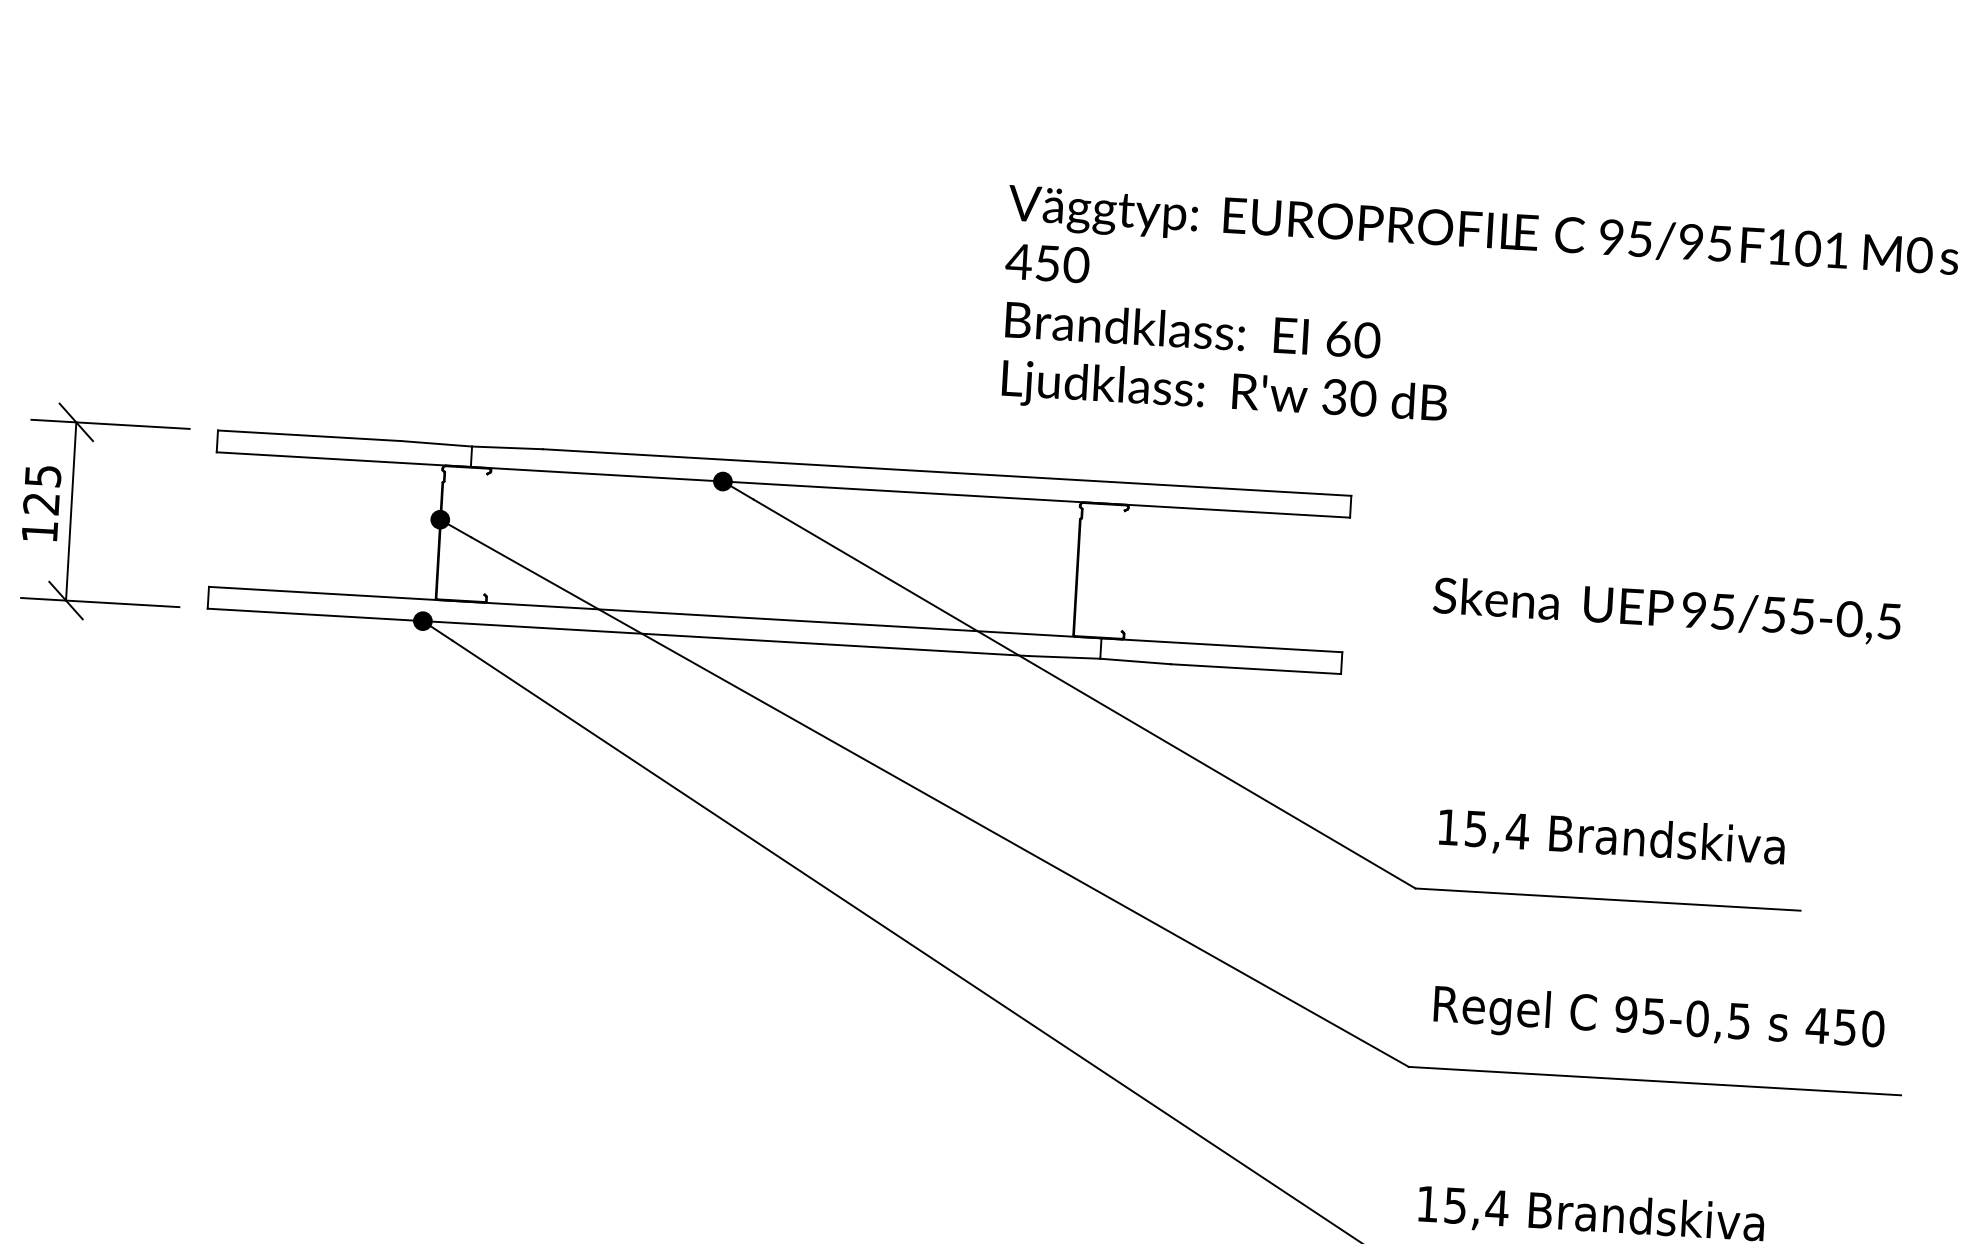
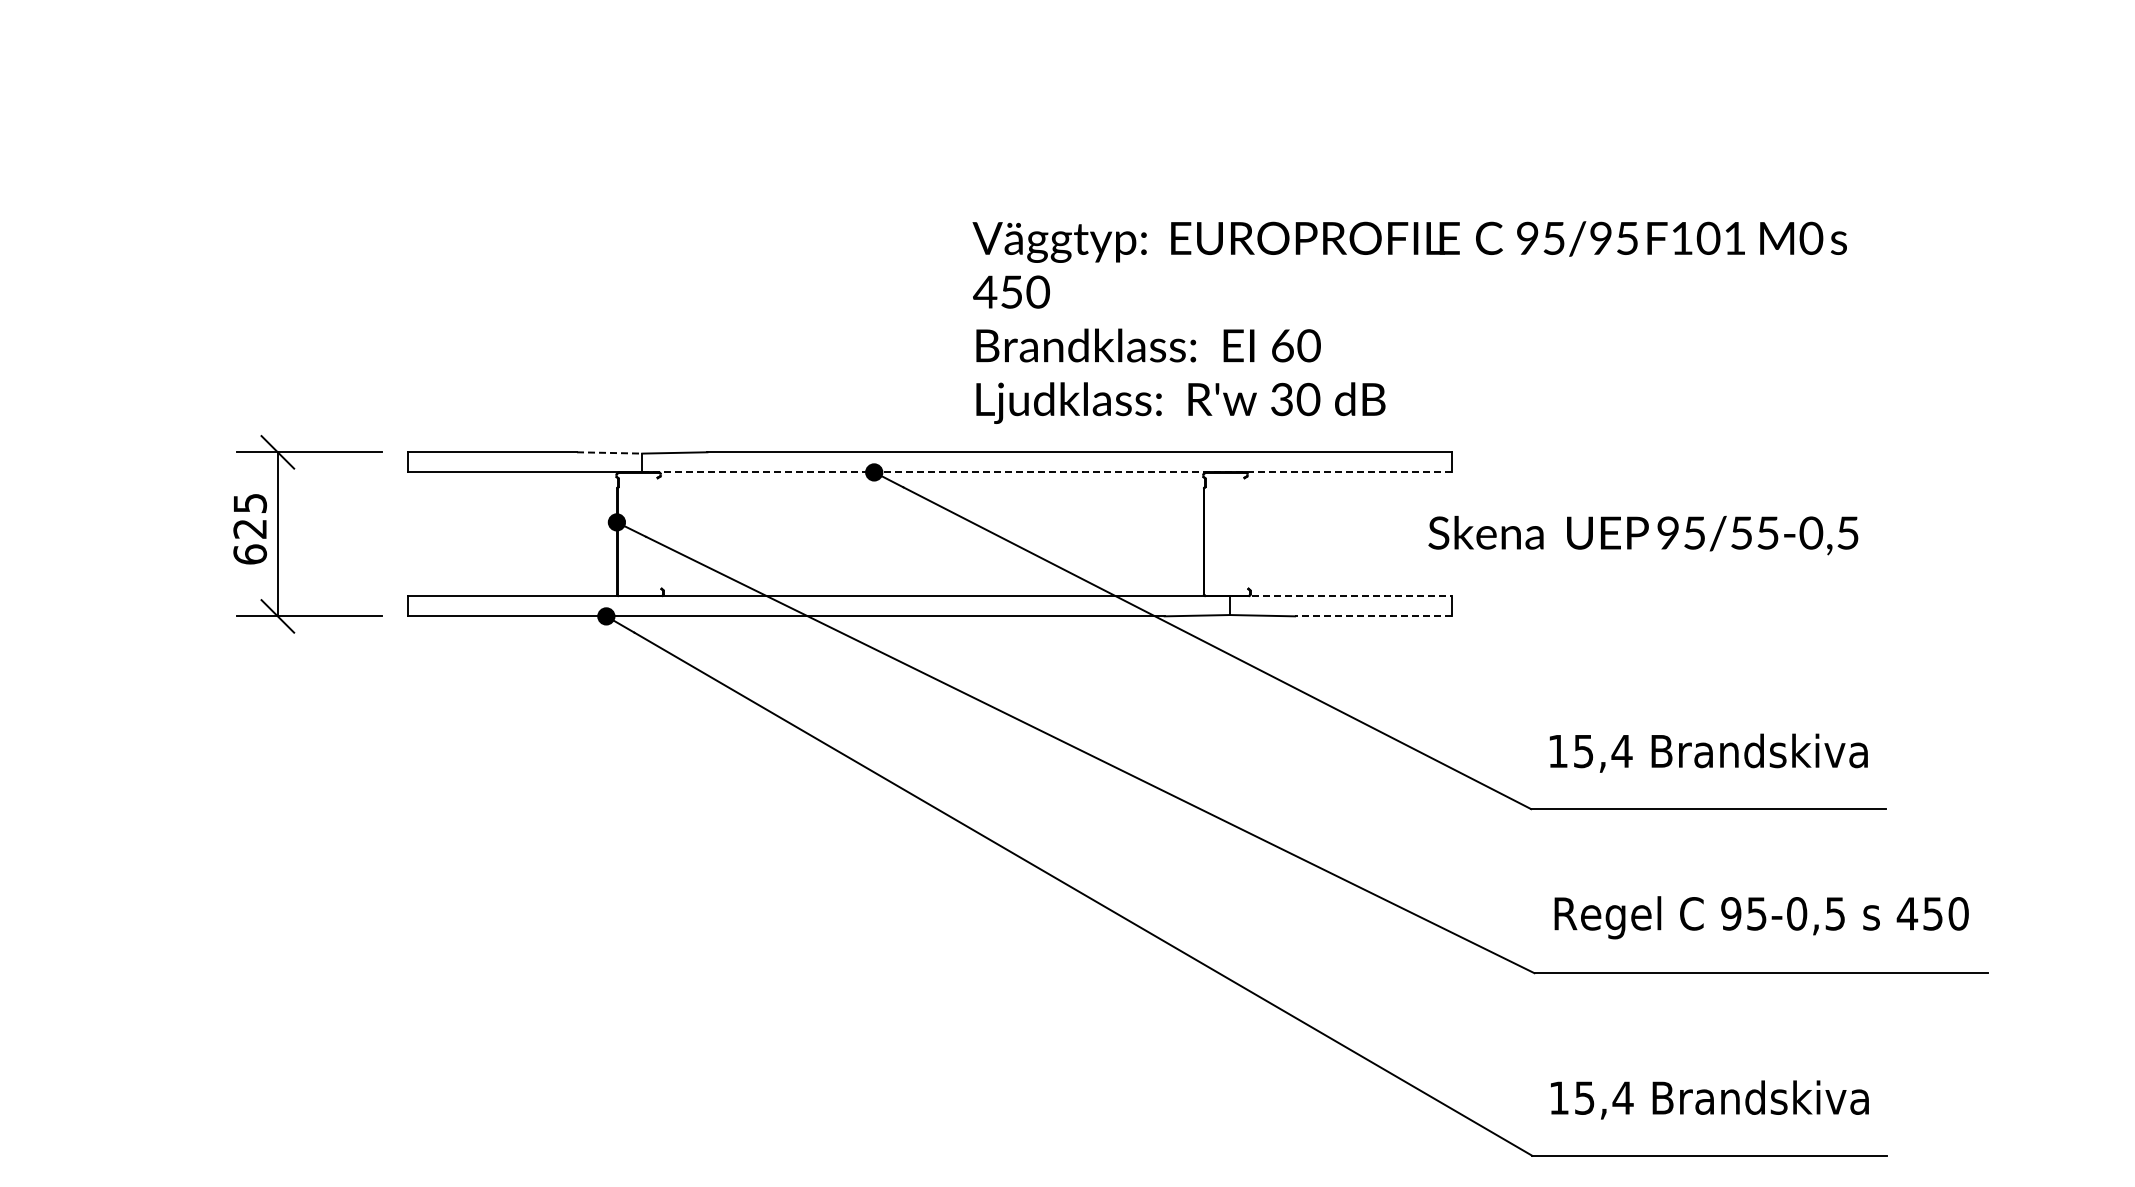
text: (1477, 321) -> (1409, 322), moved
line: (436, 443) -> (609, 452), solid -> dashed
line: (910, 492) -> (1046, 472), solid -> dashed
text: (40, 531) -> (250, 554), 125 -> 625
text: (1667, 611) -> (1643, 535), moved
line: (1221, 645) -> (1340, 596), solid -> dashed
line: (1255, 669) -> (1372, 616), solid -> dashed

